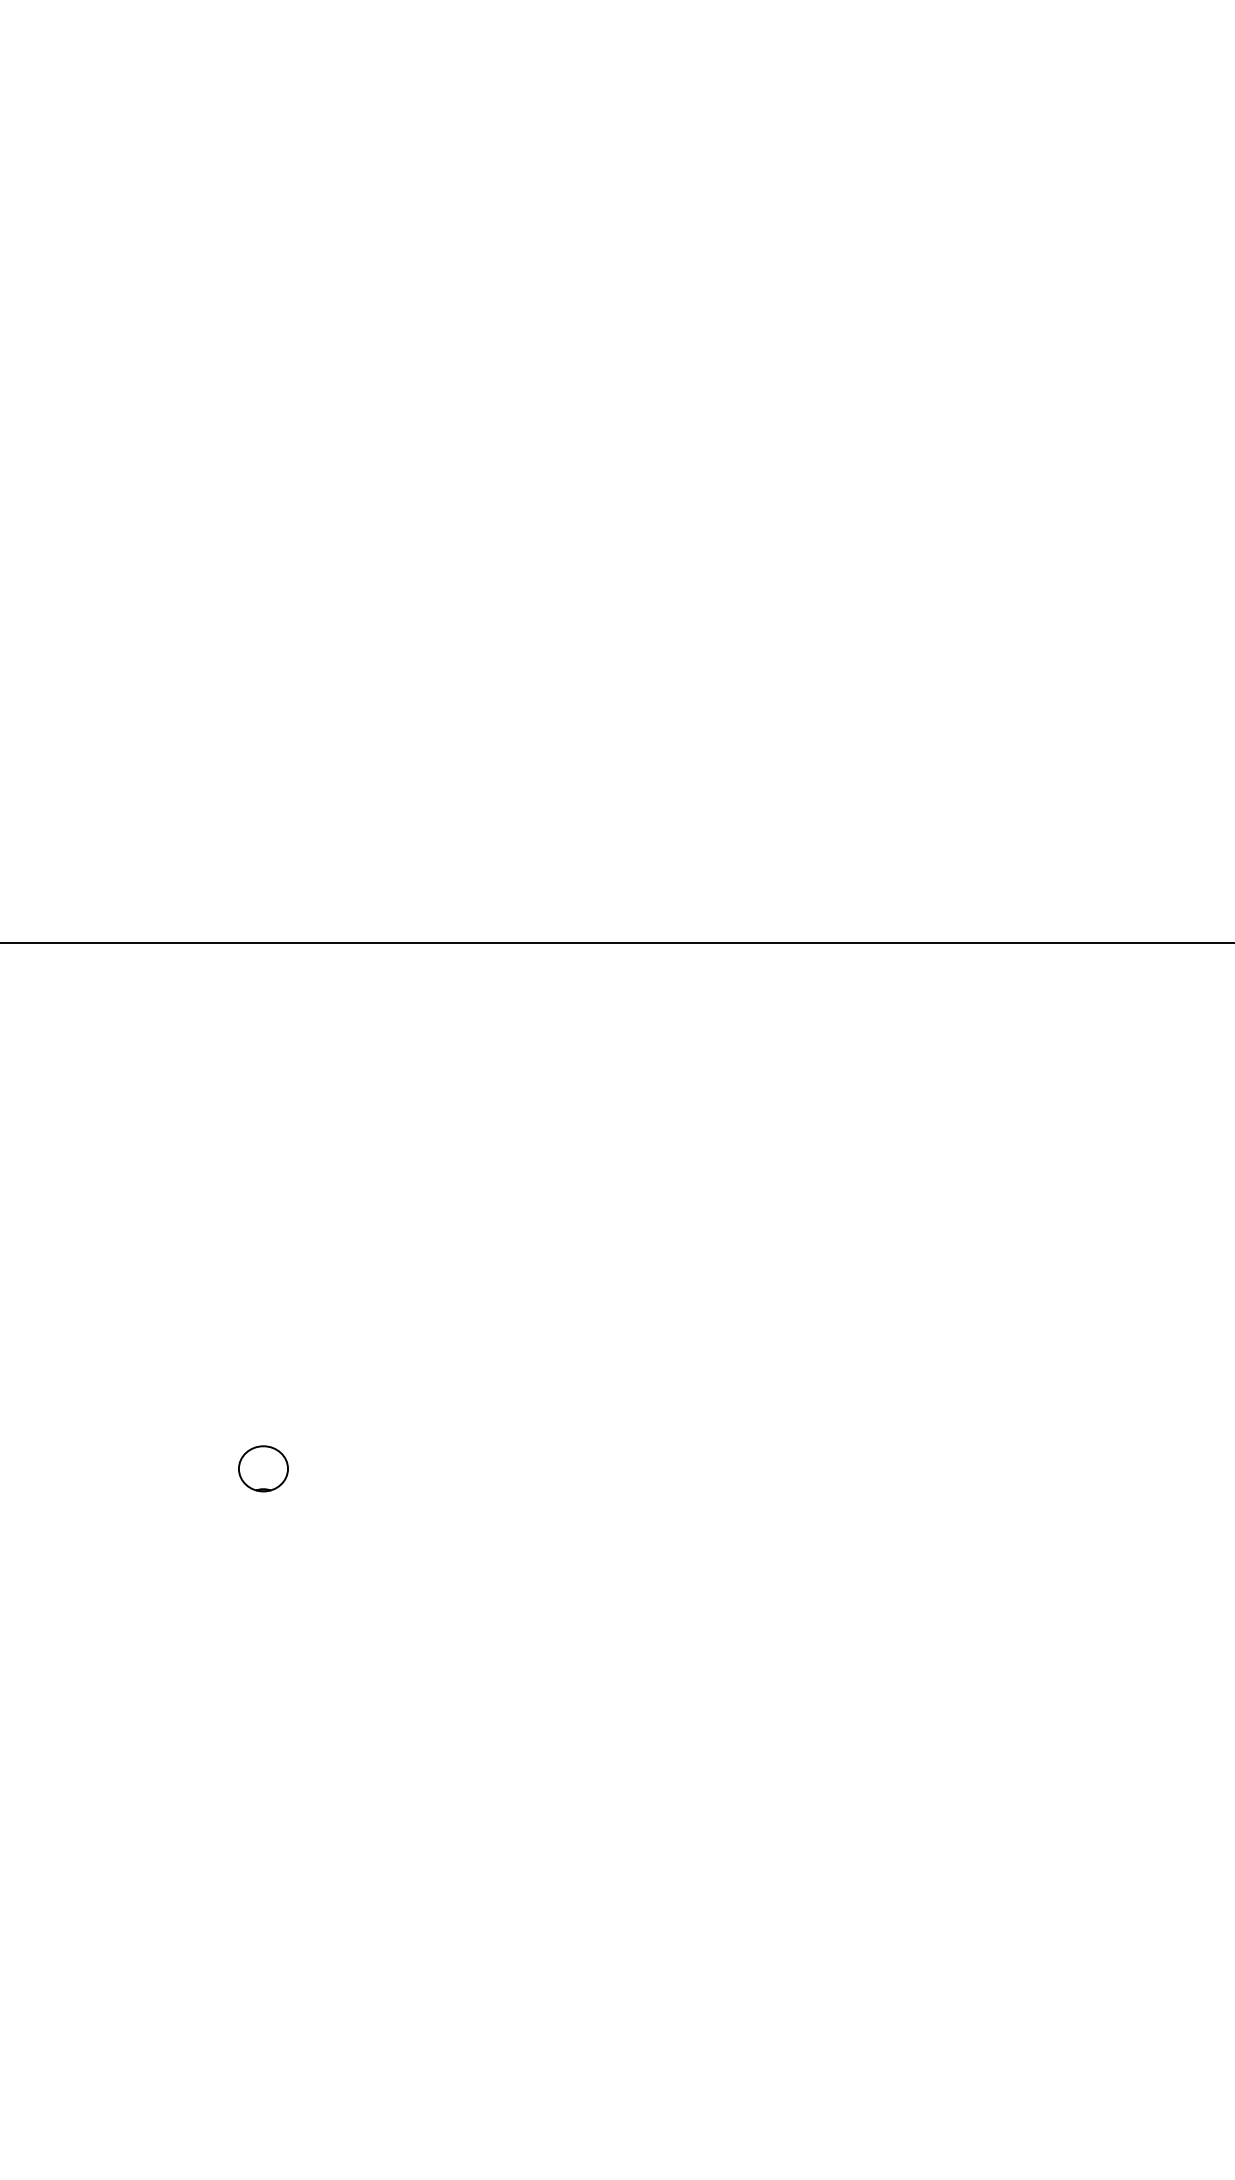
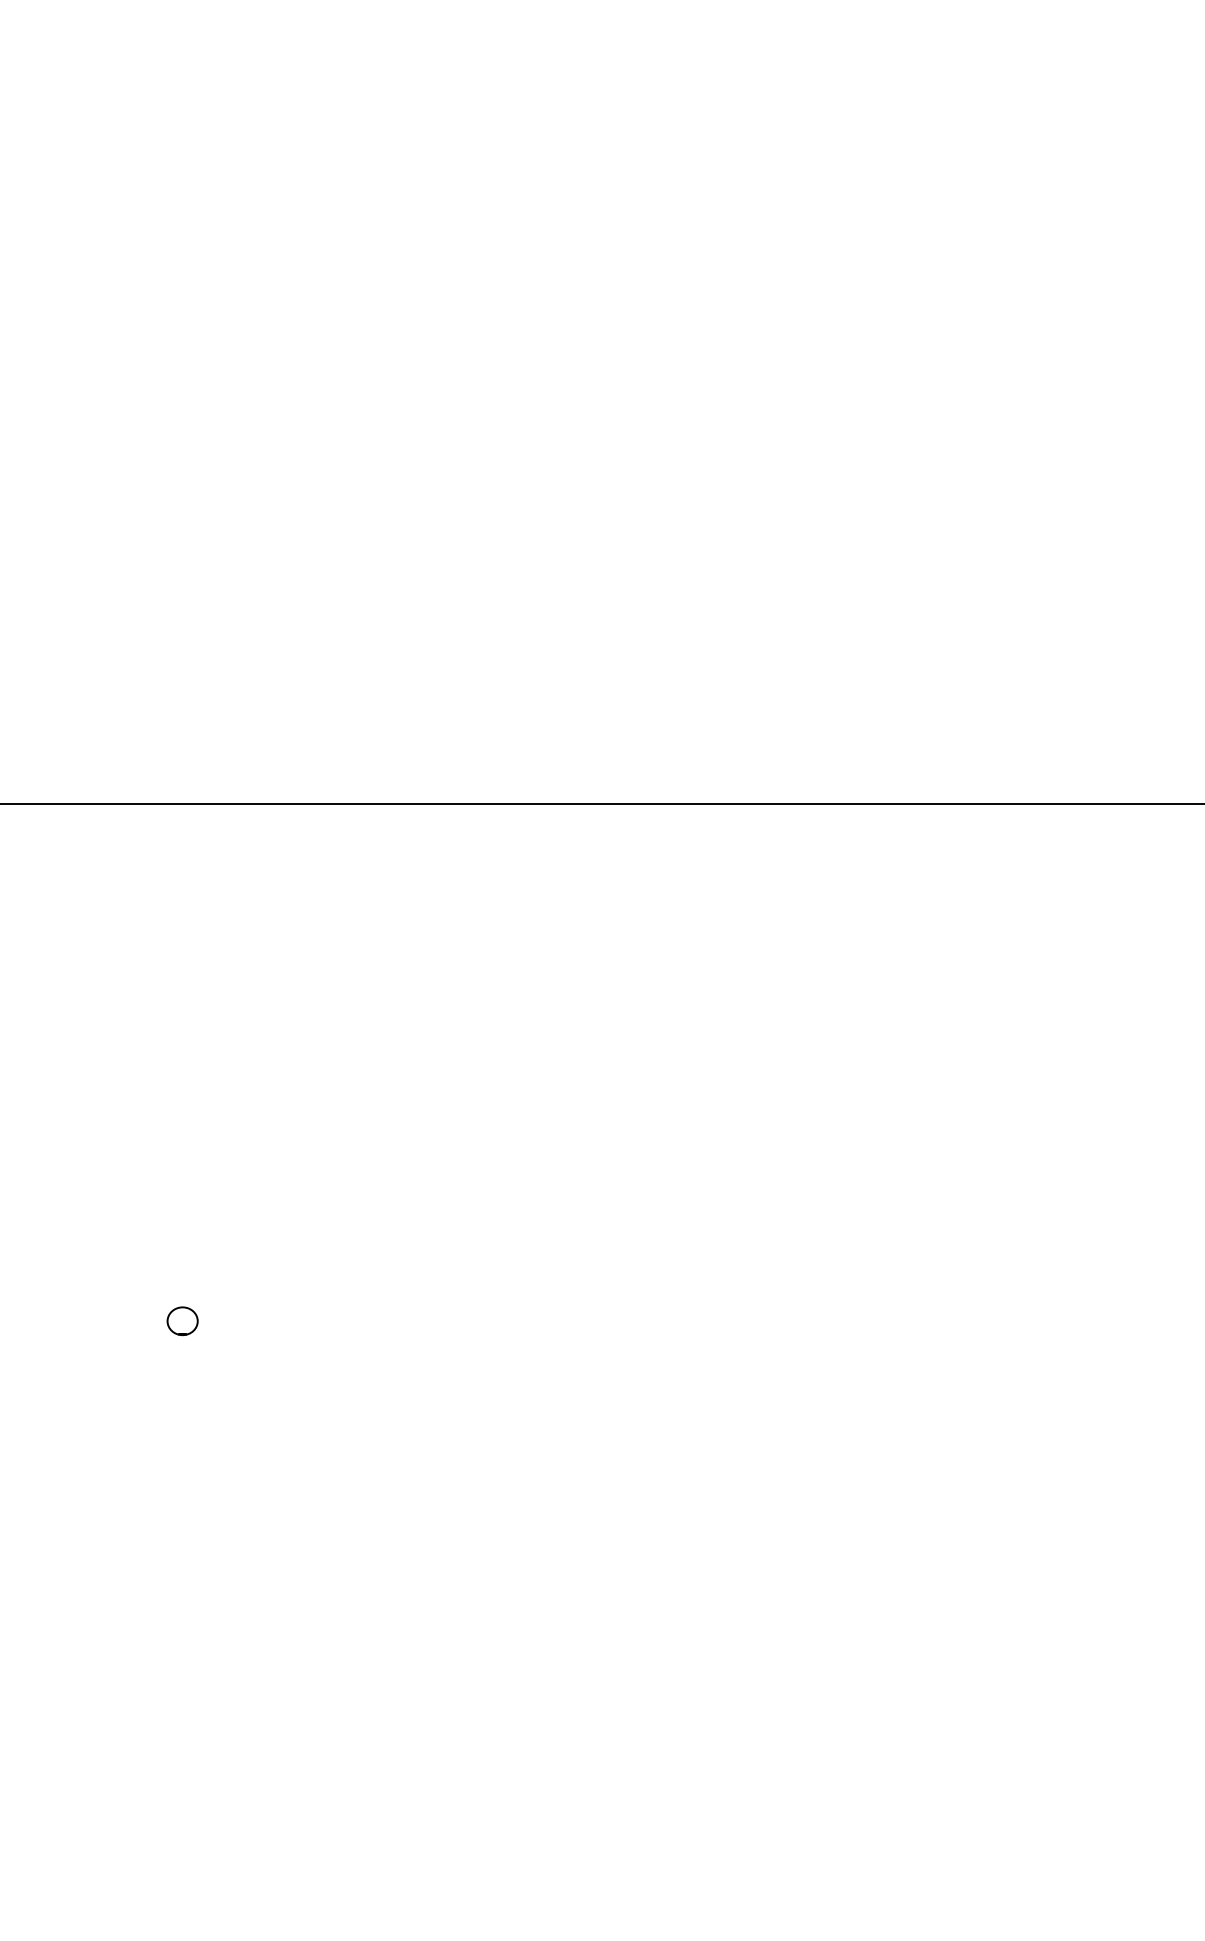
part: (263, 1469) -> (182, 1321), size x0.62

